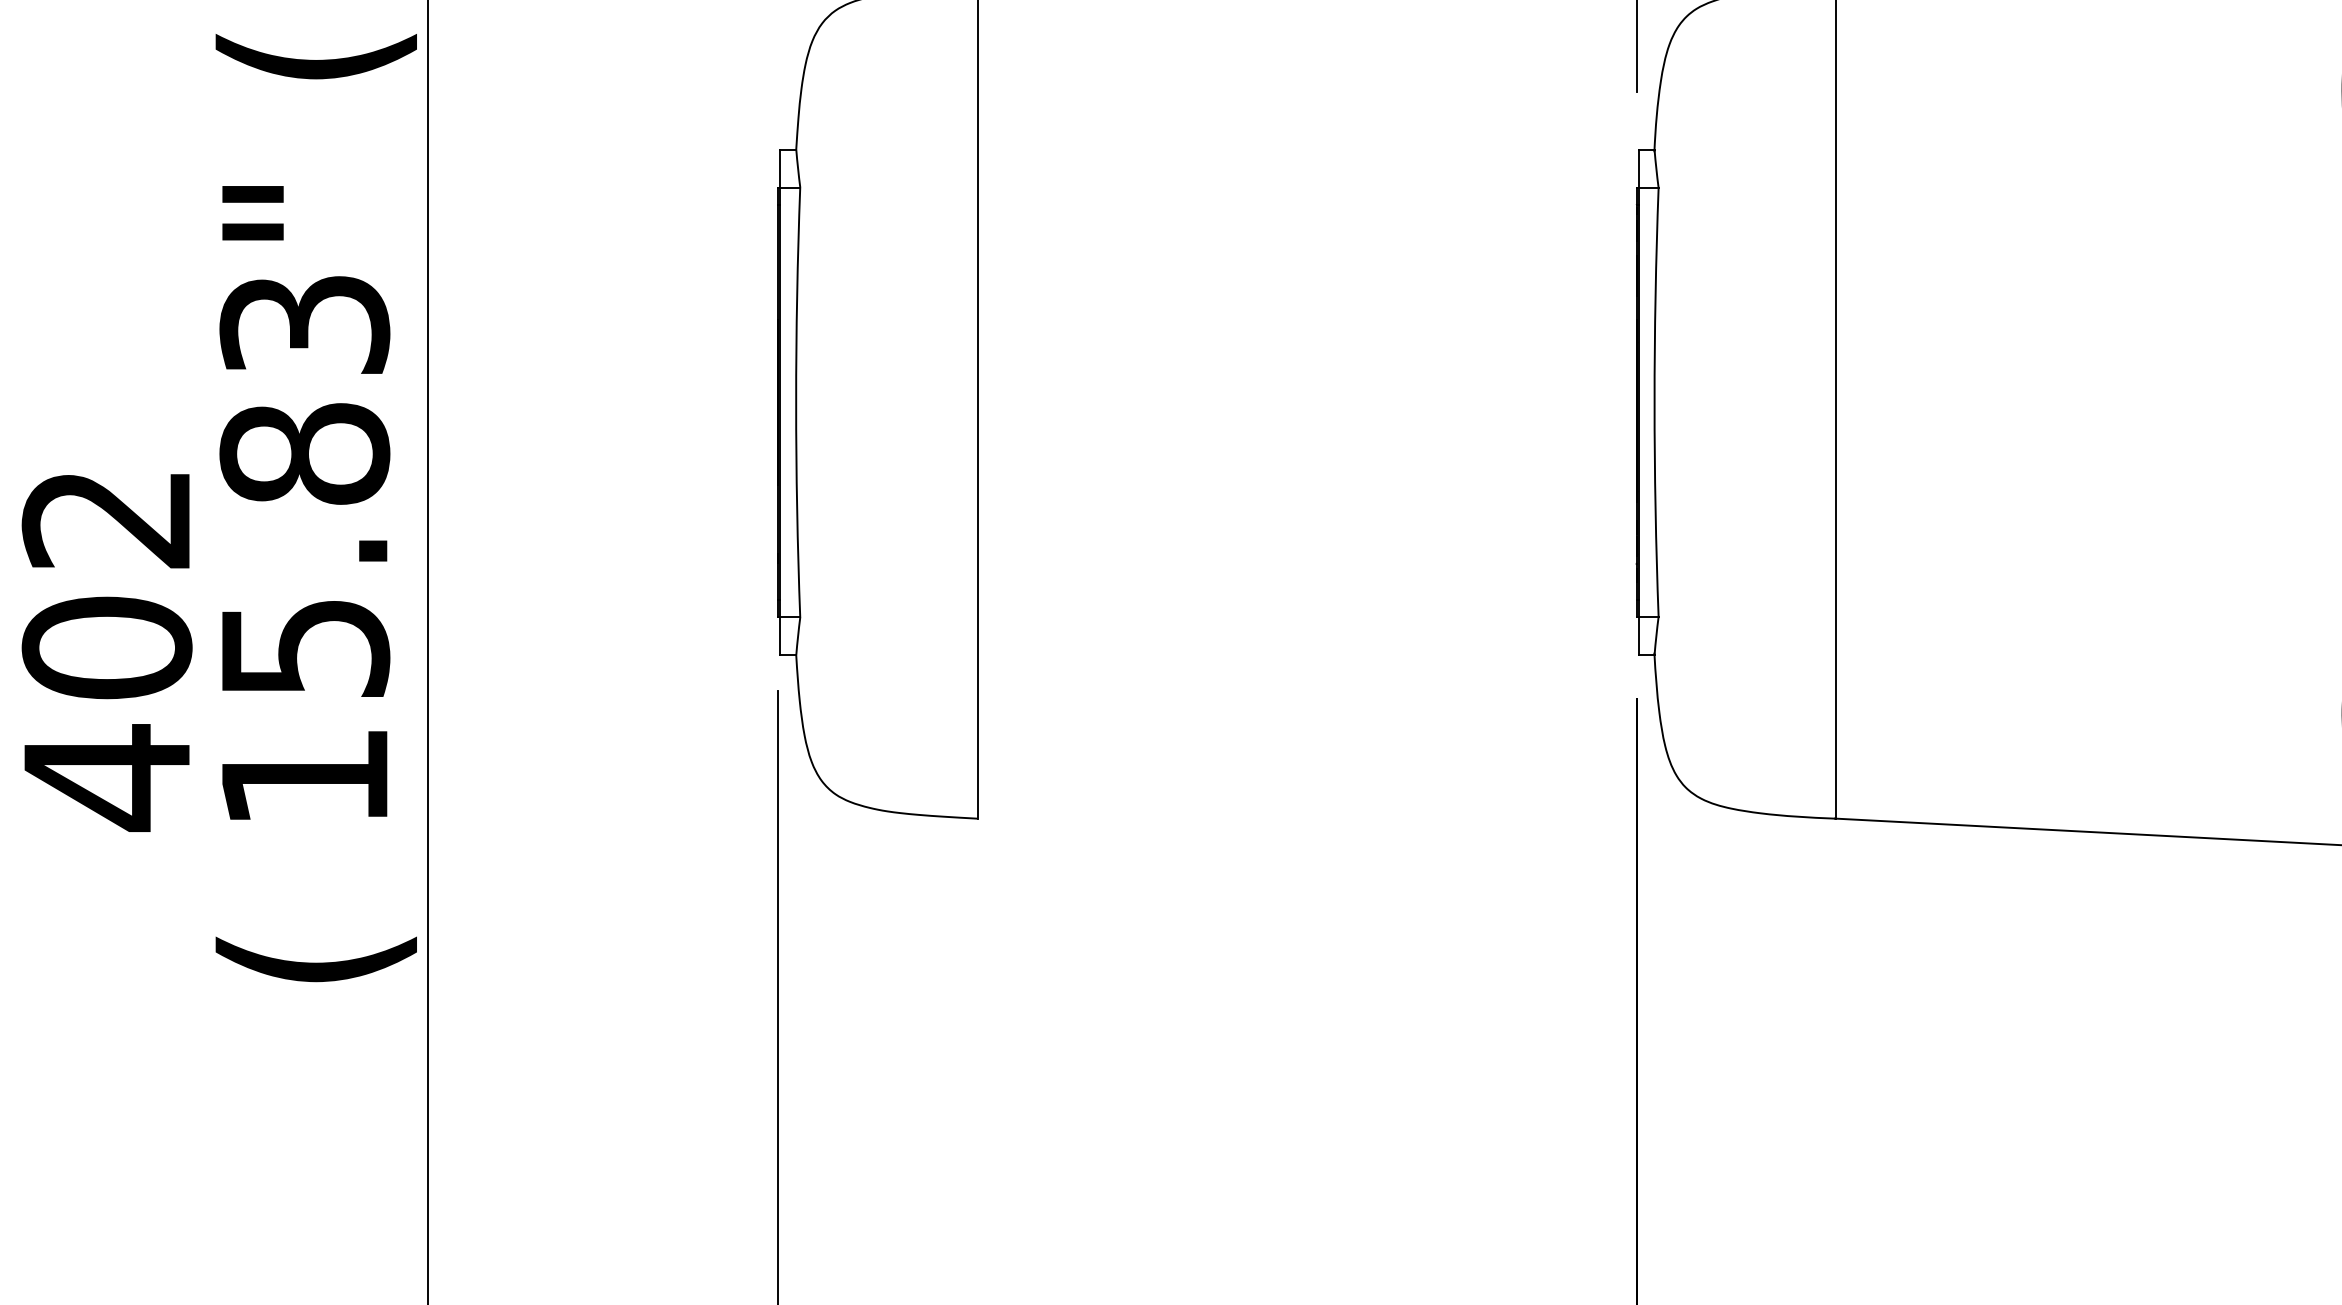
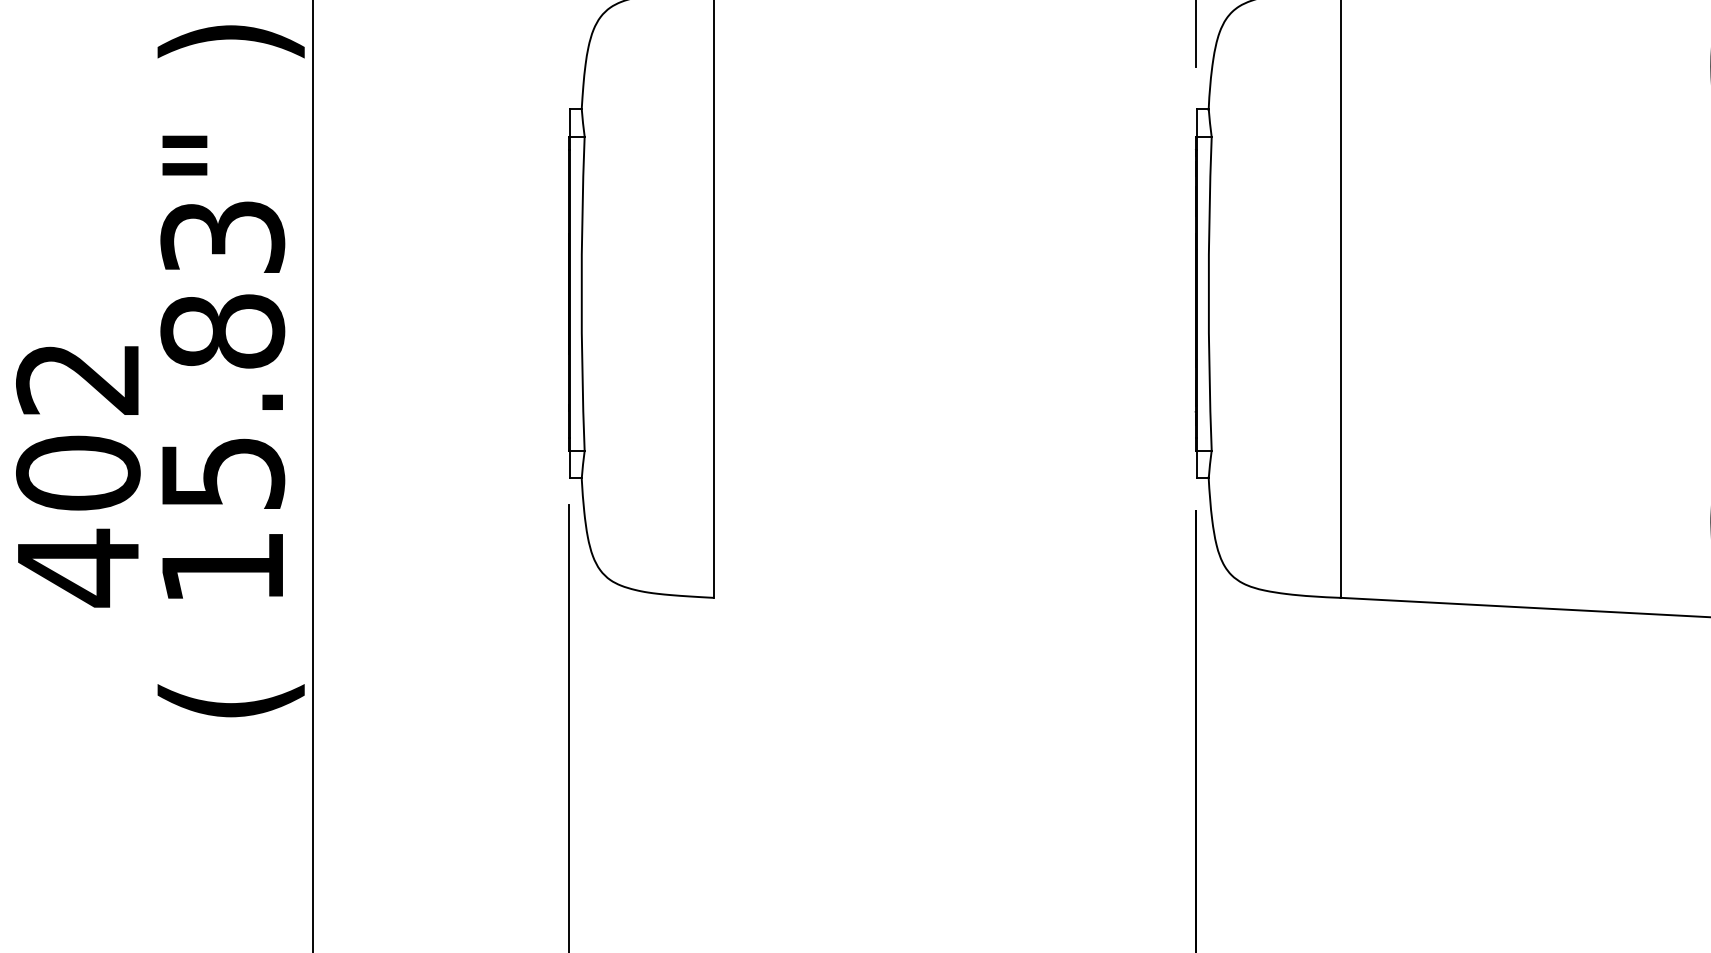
text: (315, 57) -> (230, 41), ( -> )

